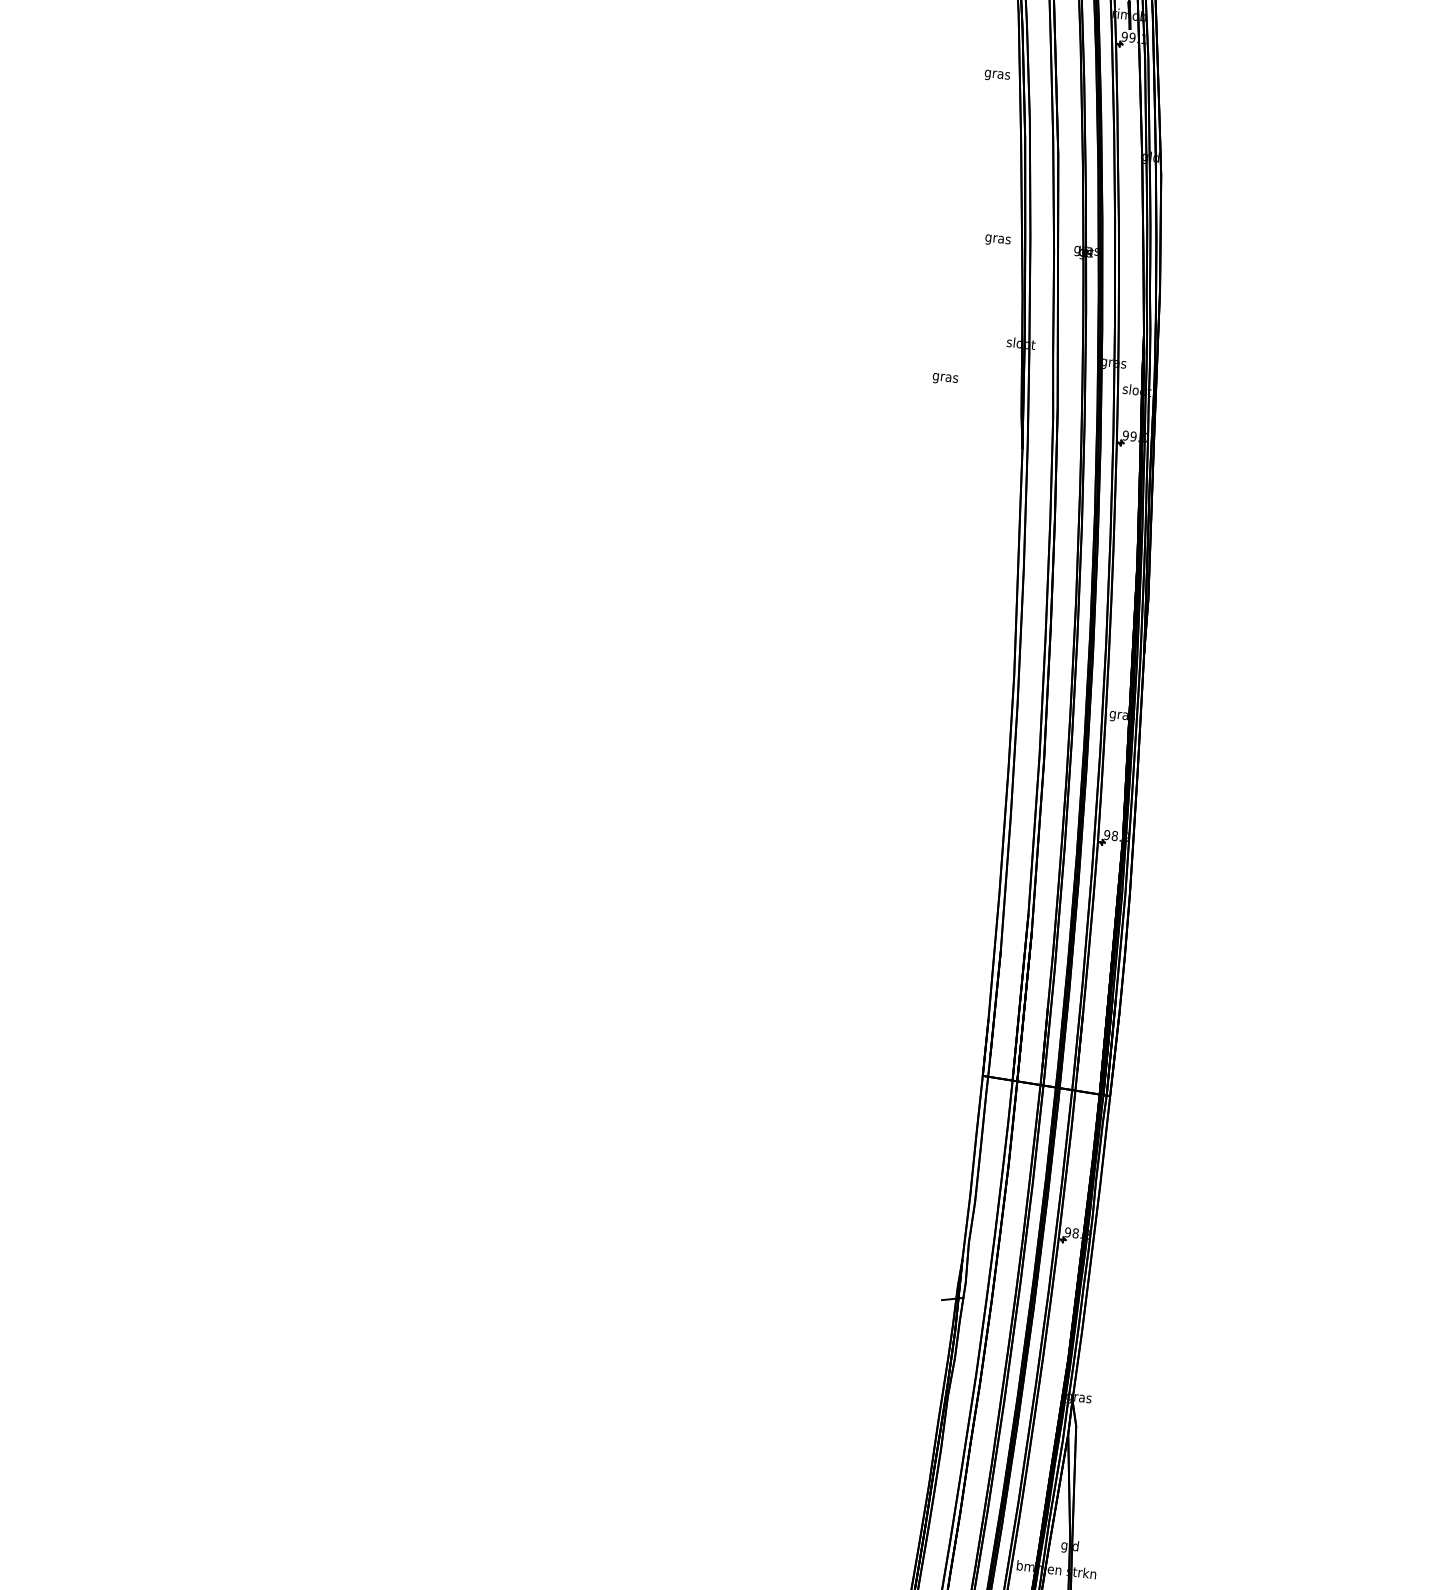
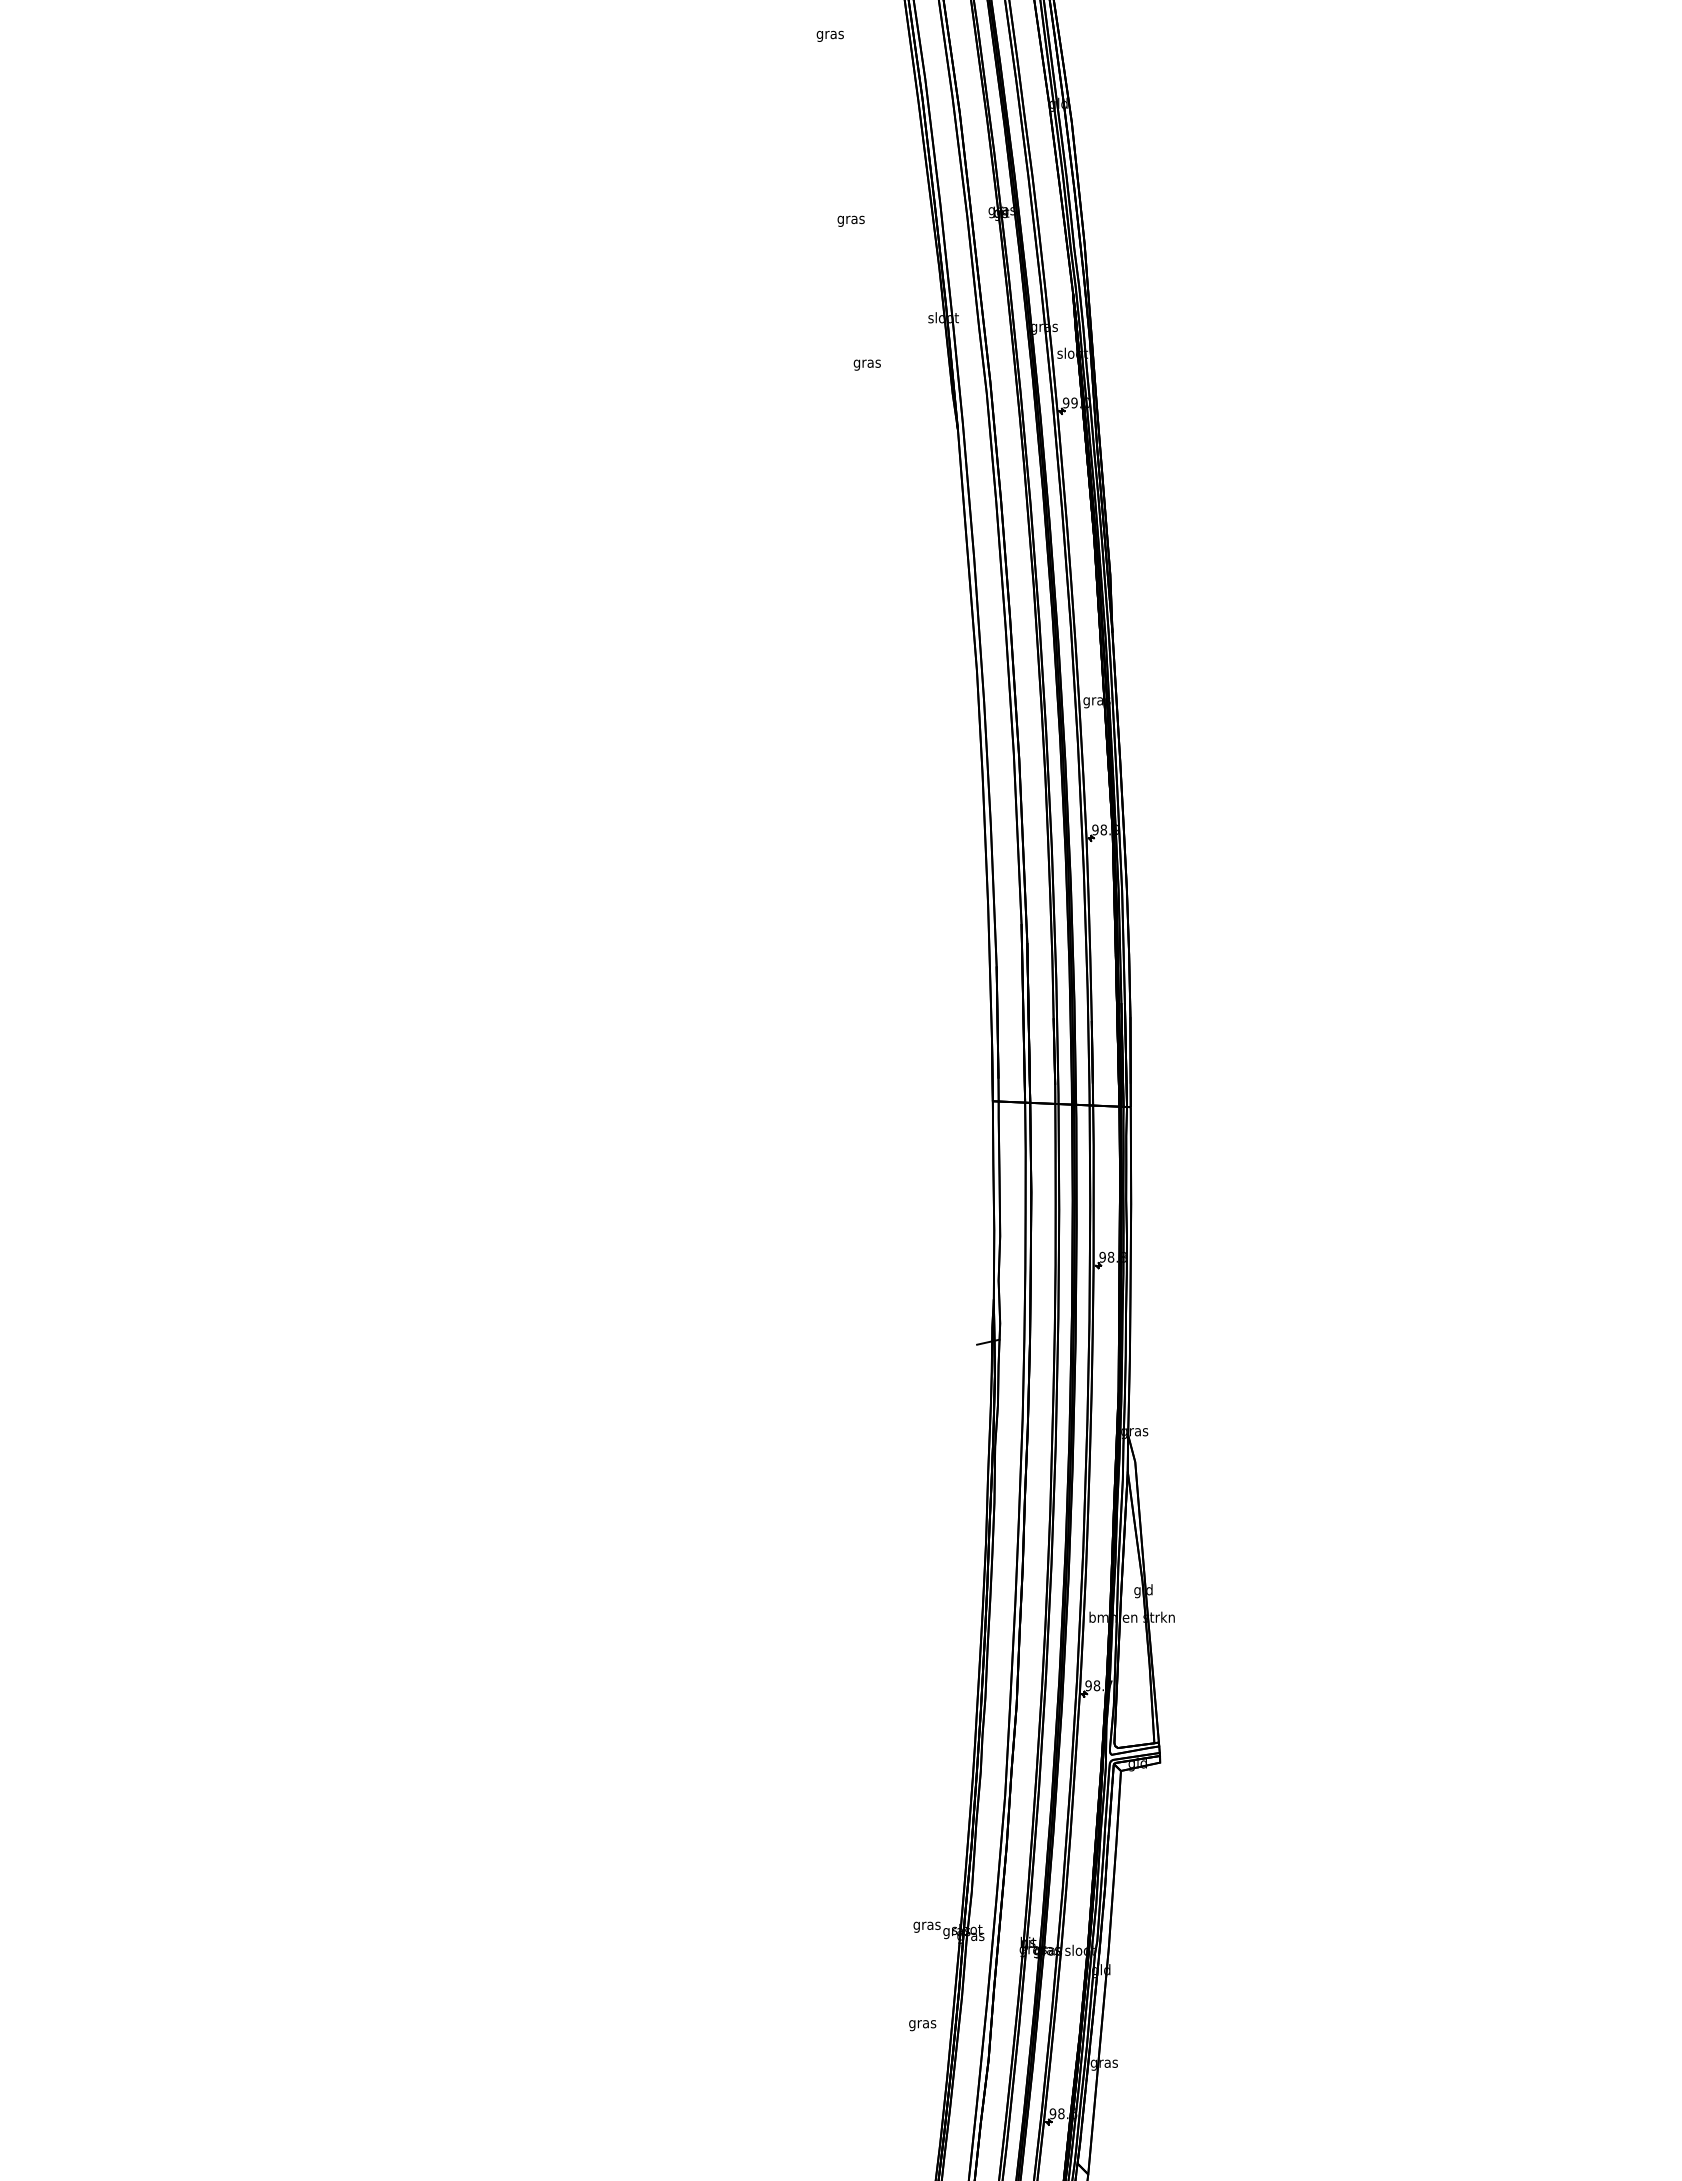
text: (996, 75) -> (829, 35), moved
text: (997, 239) -> (850, 220), moved

